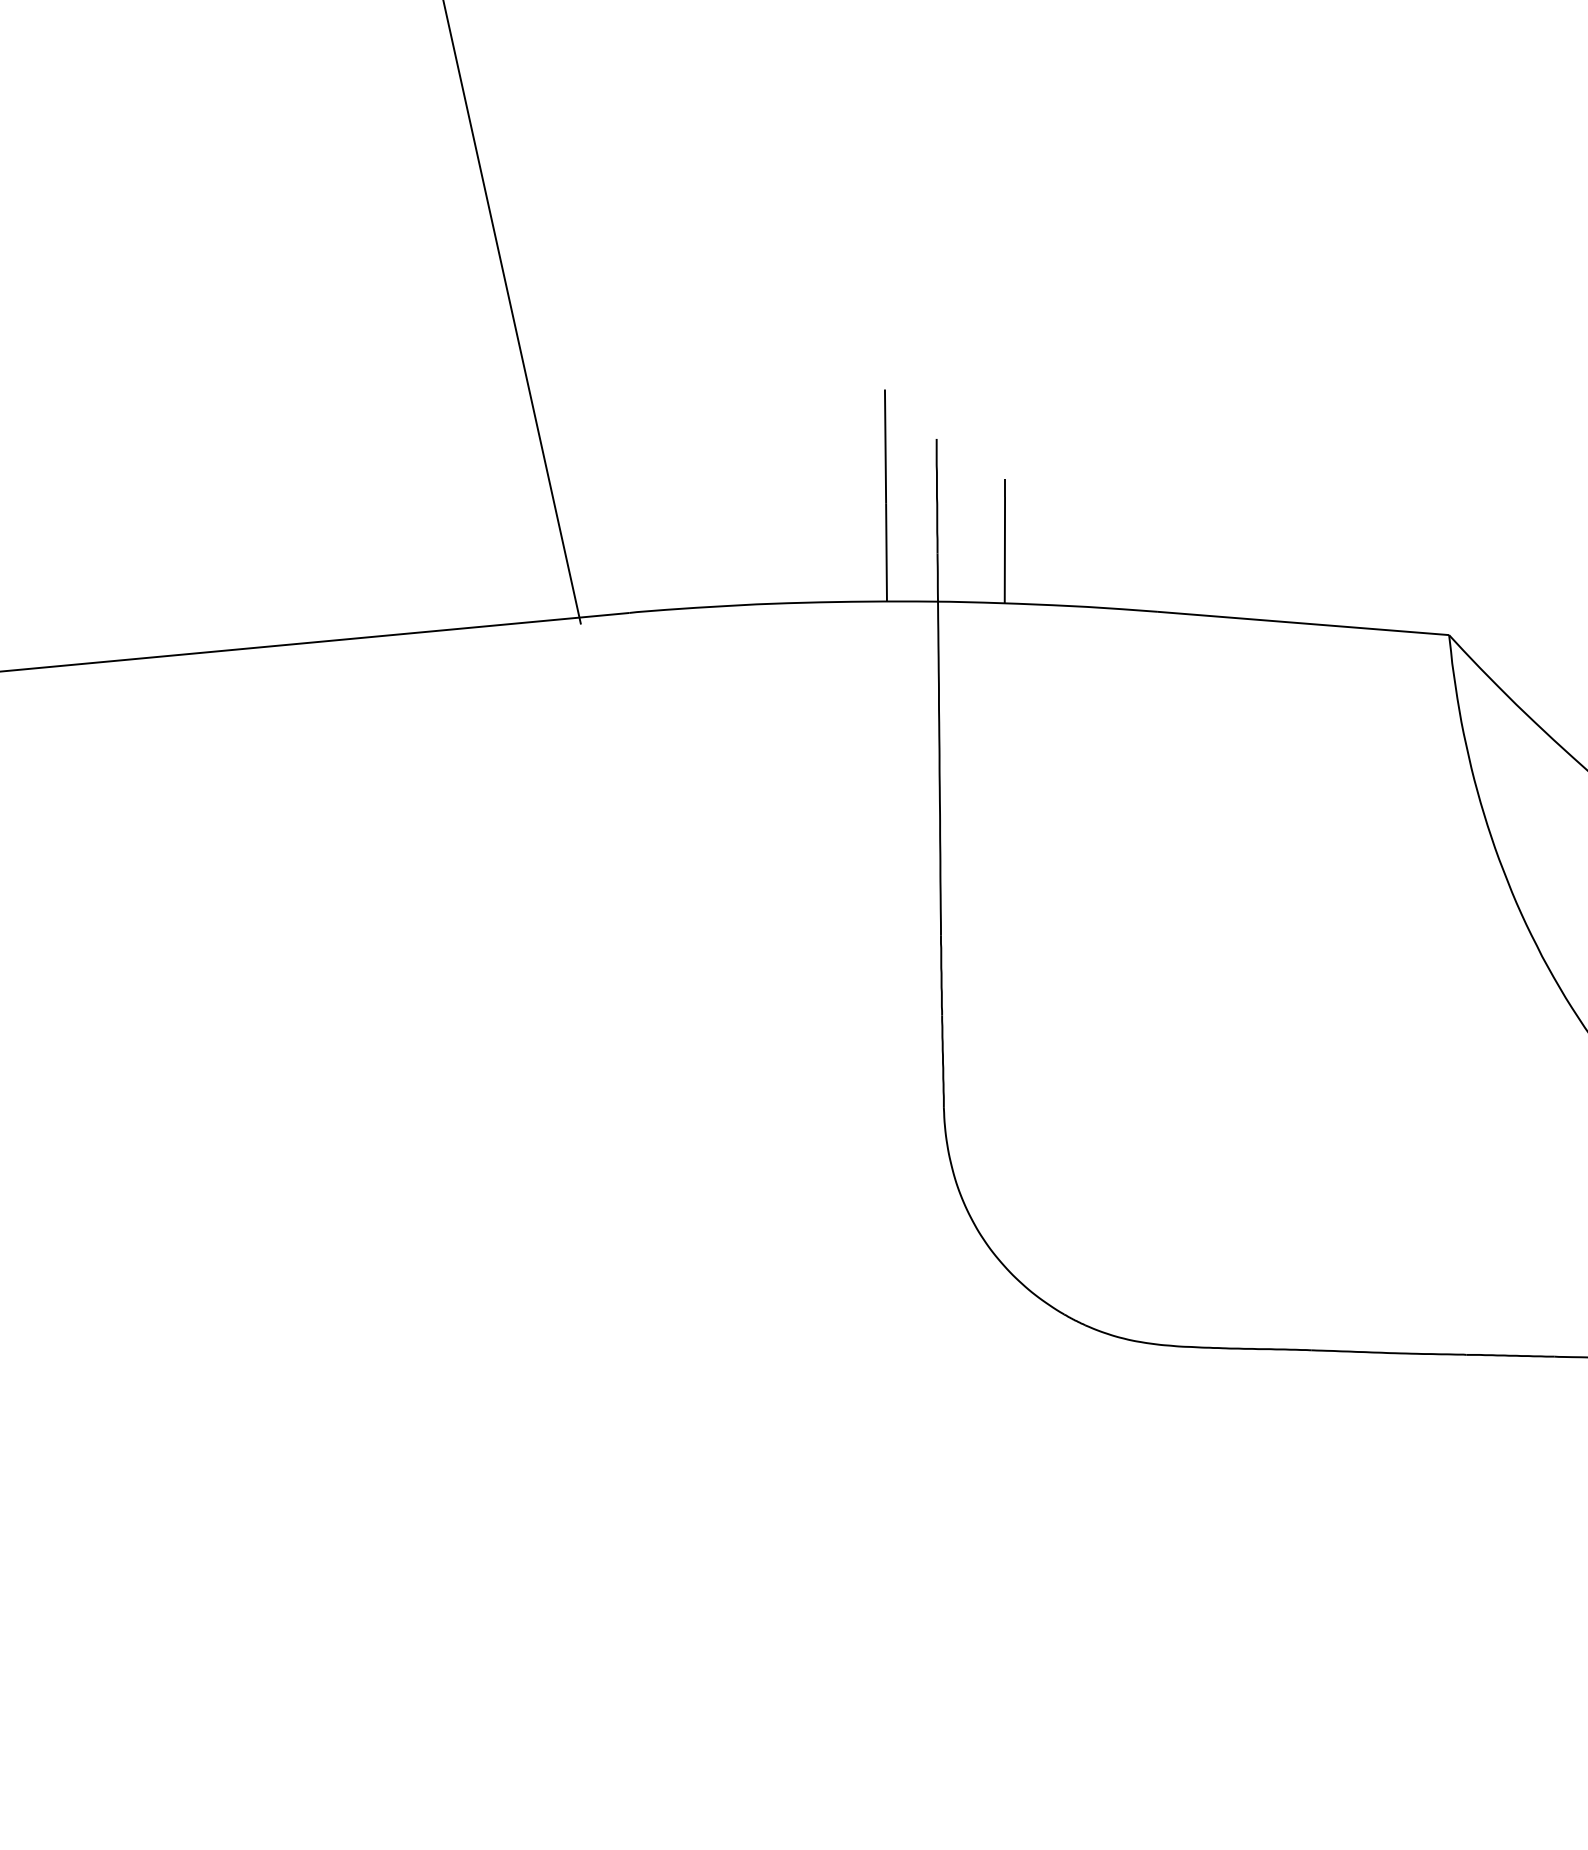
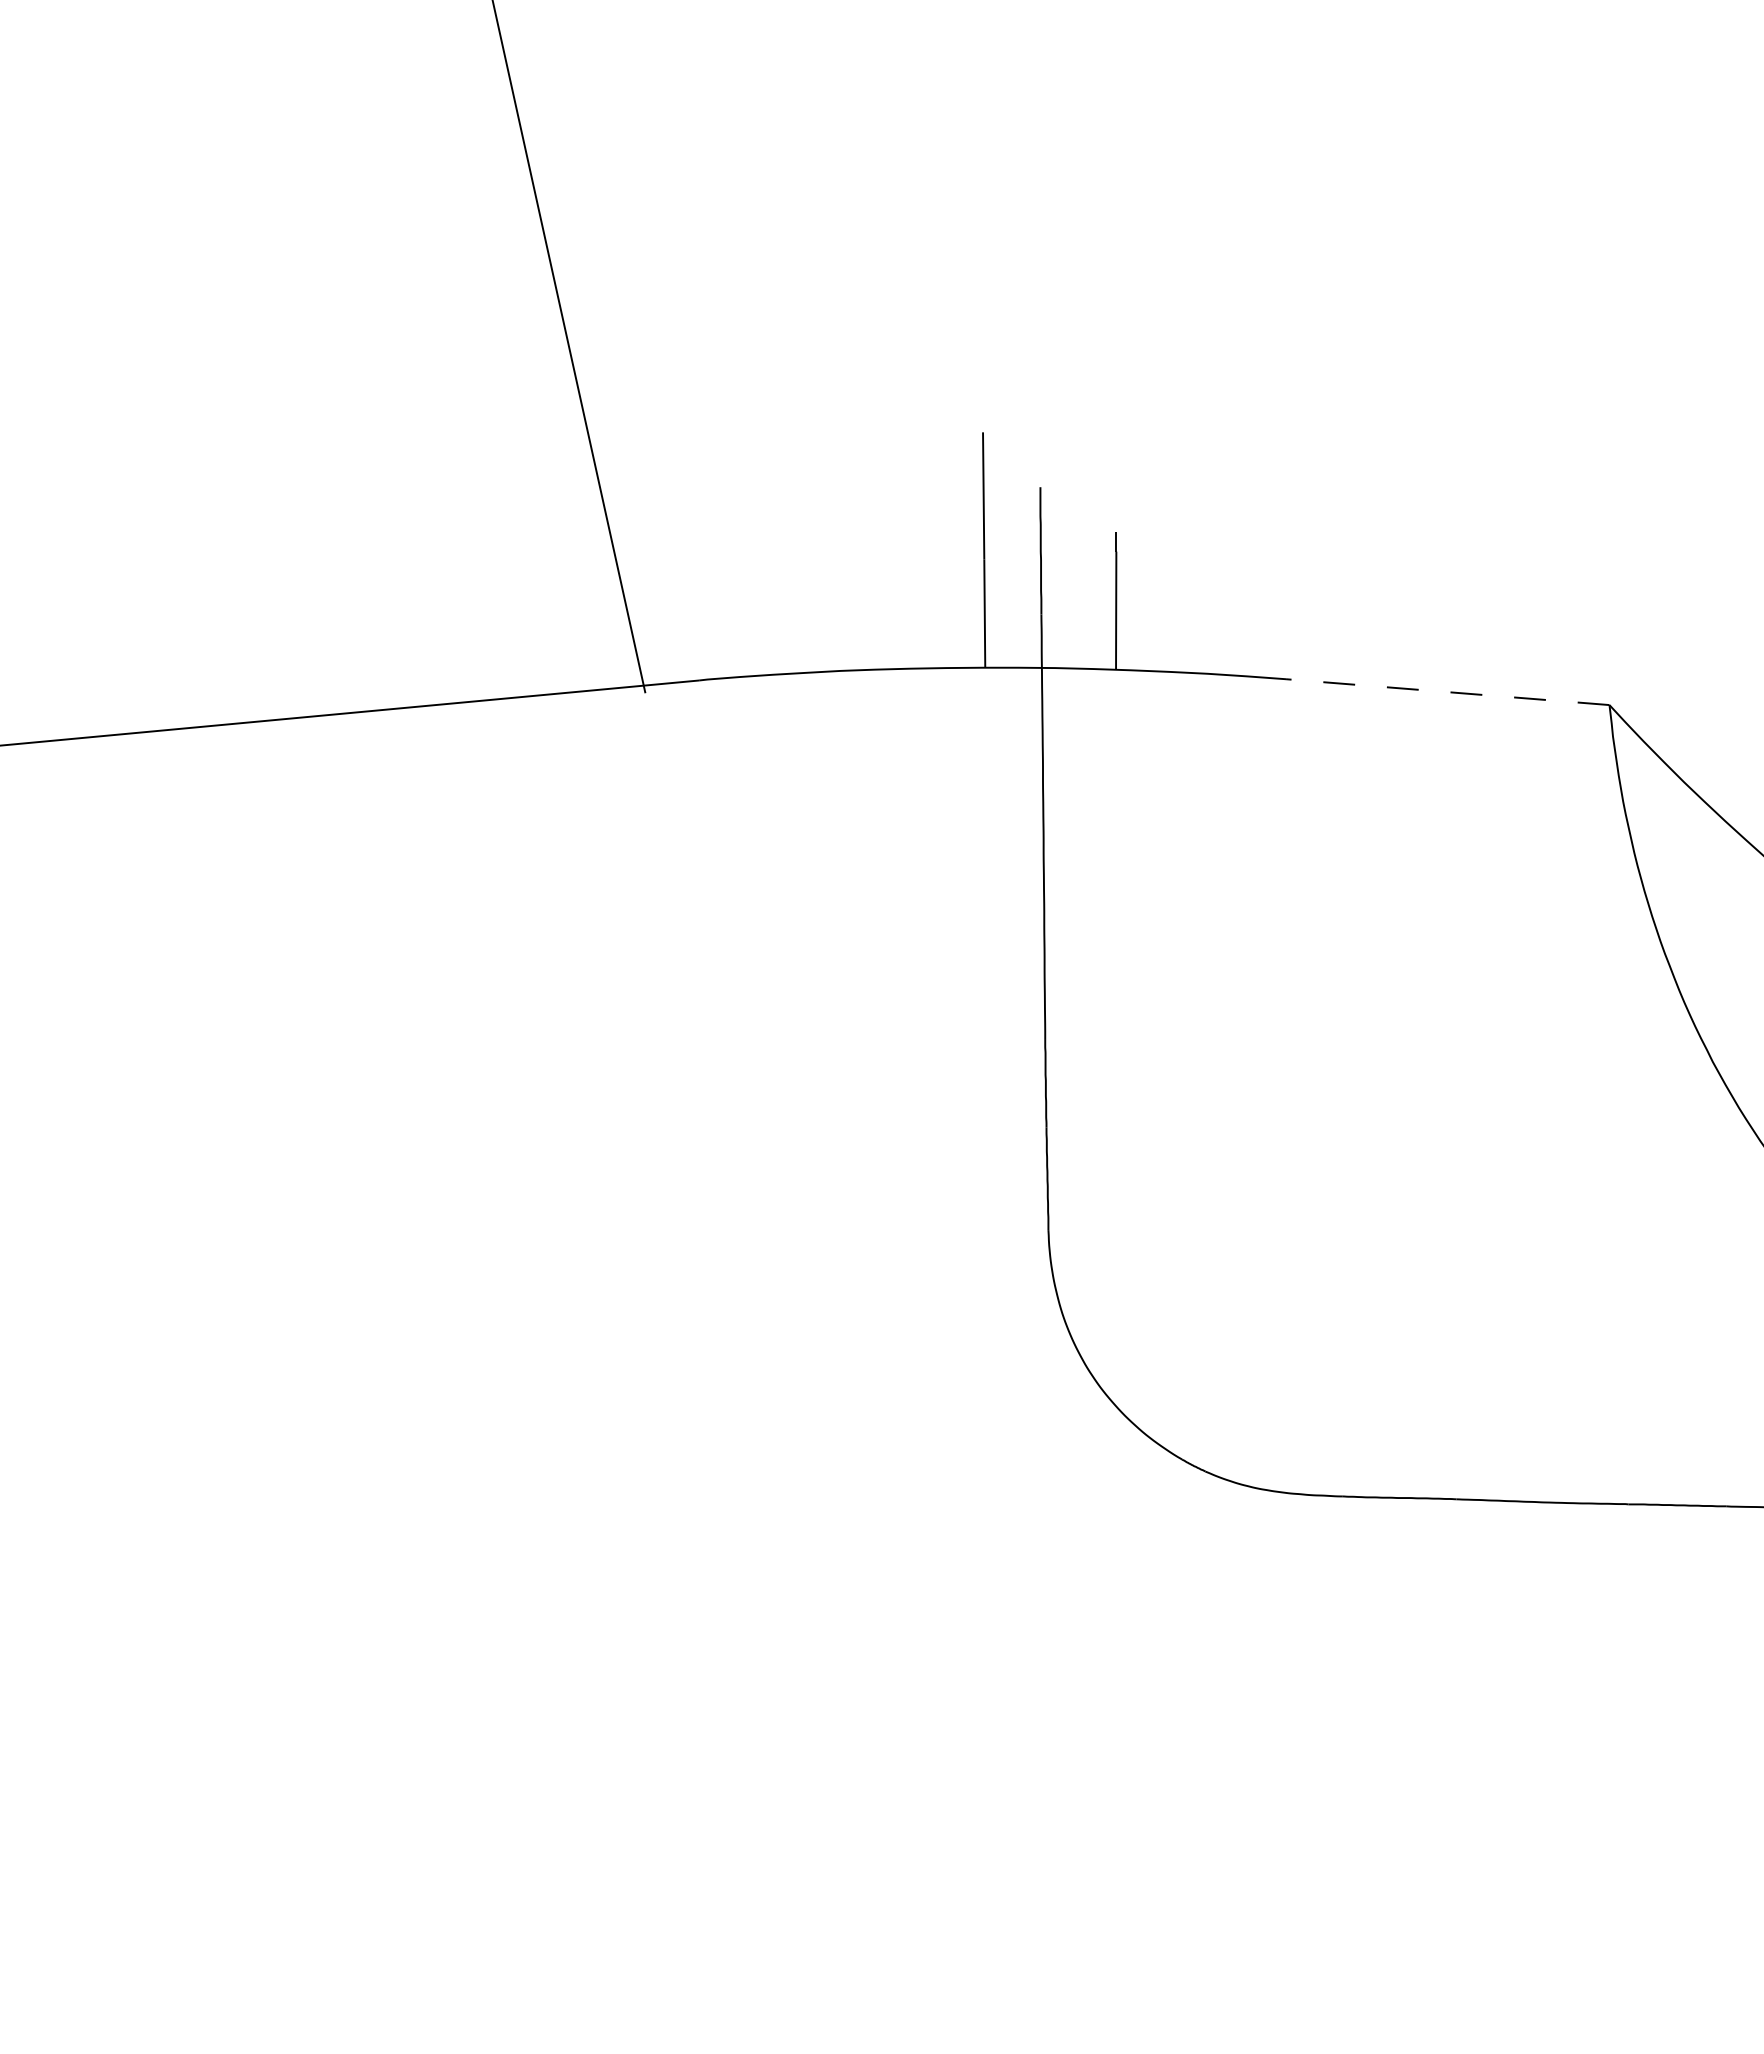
line: (1303, 623) -> (1447, 692), solid -> dashed

